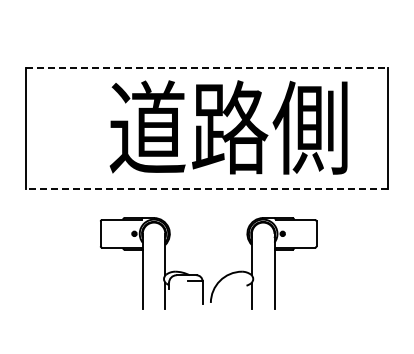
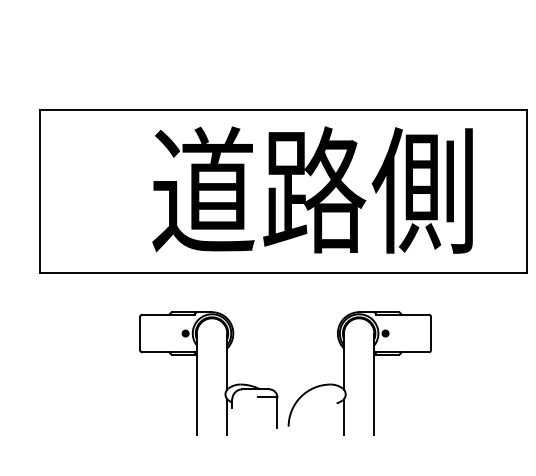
line: (206, 68) -> (282, 110), dashed -> solid
line: (206, 188) -> (282, 272), dashed -> solid

